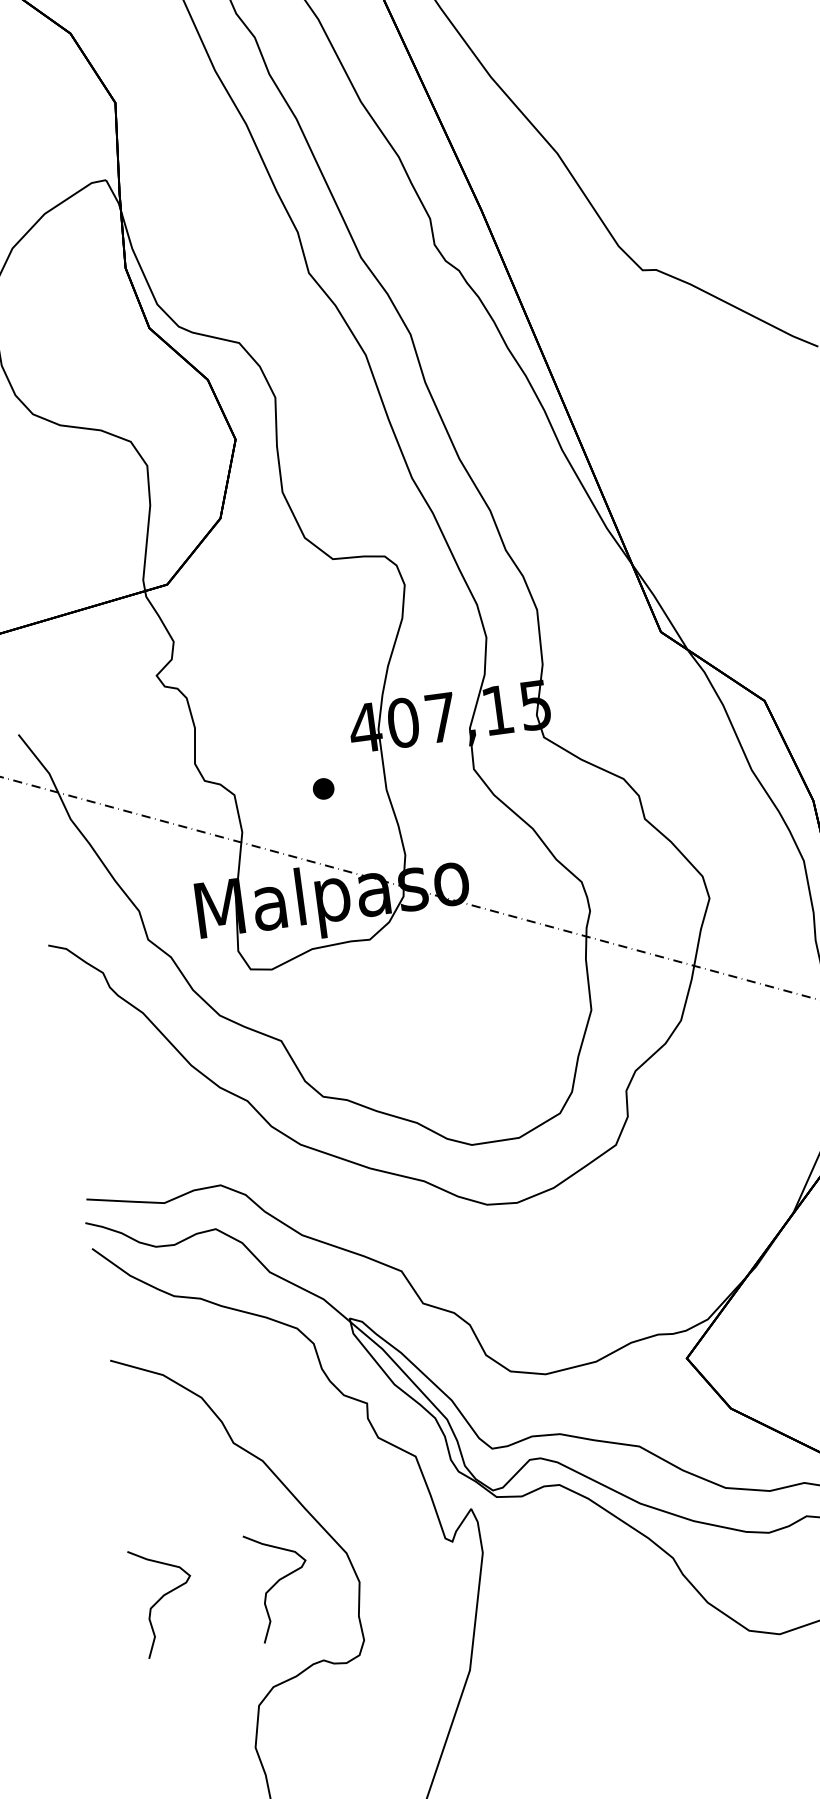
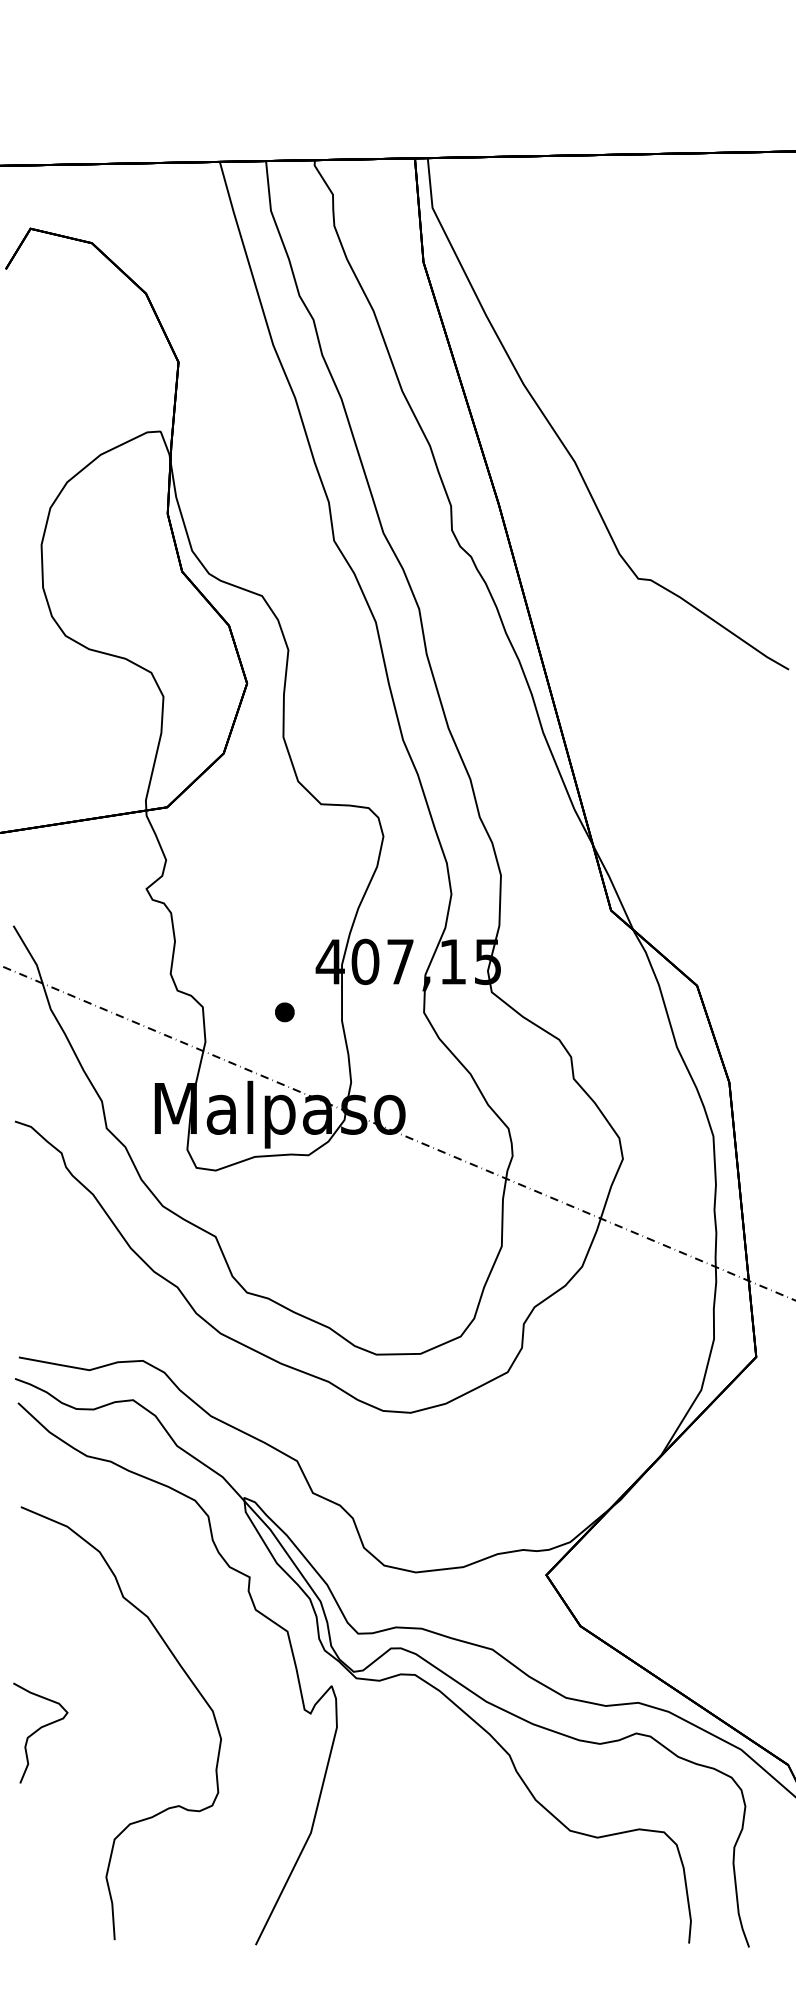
curve: (277, 1583) -> (146, 1730), removed

